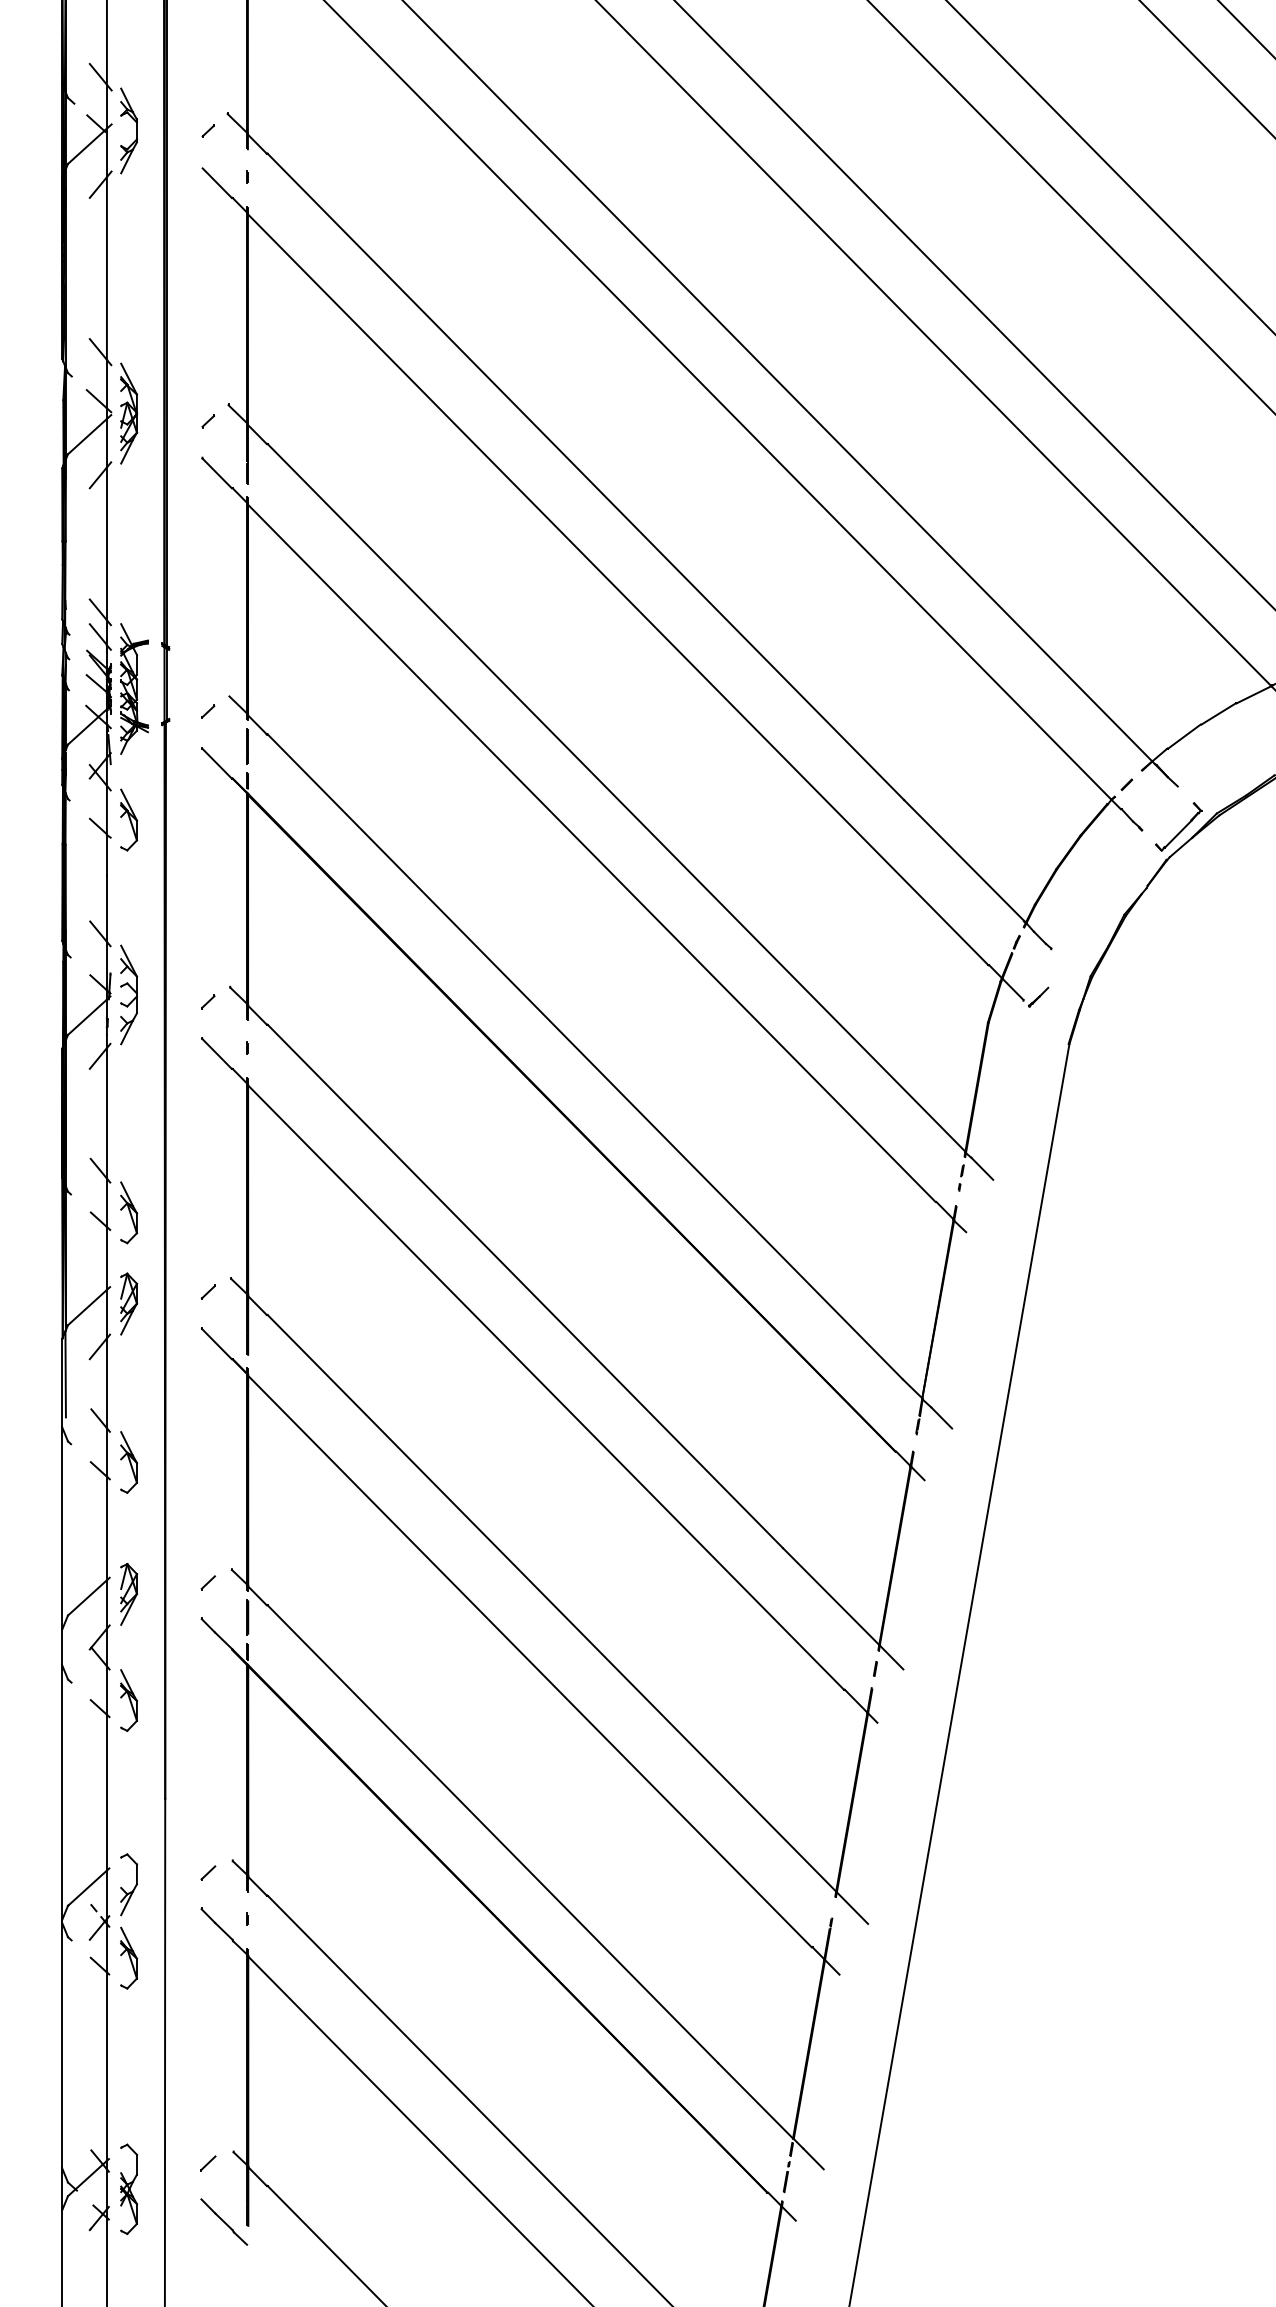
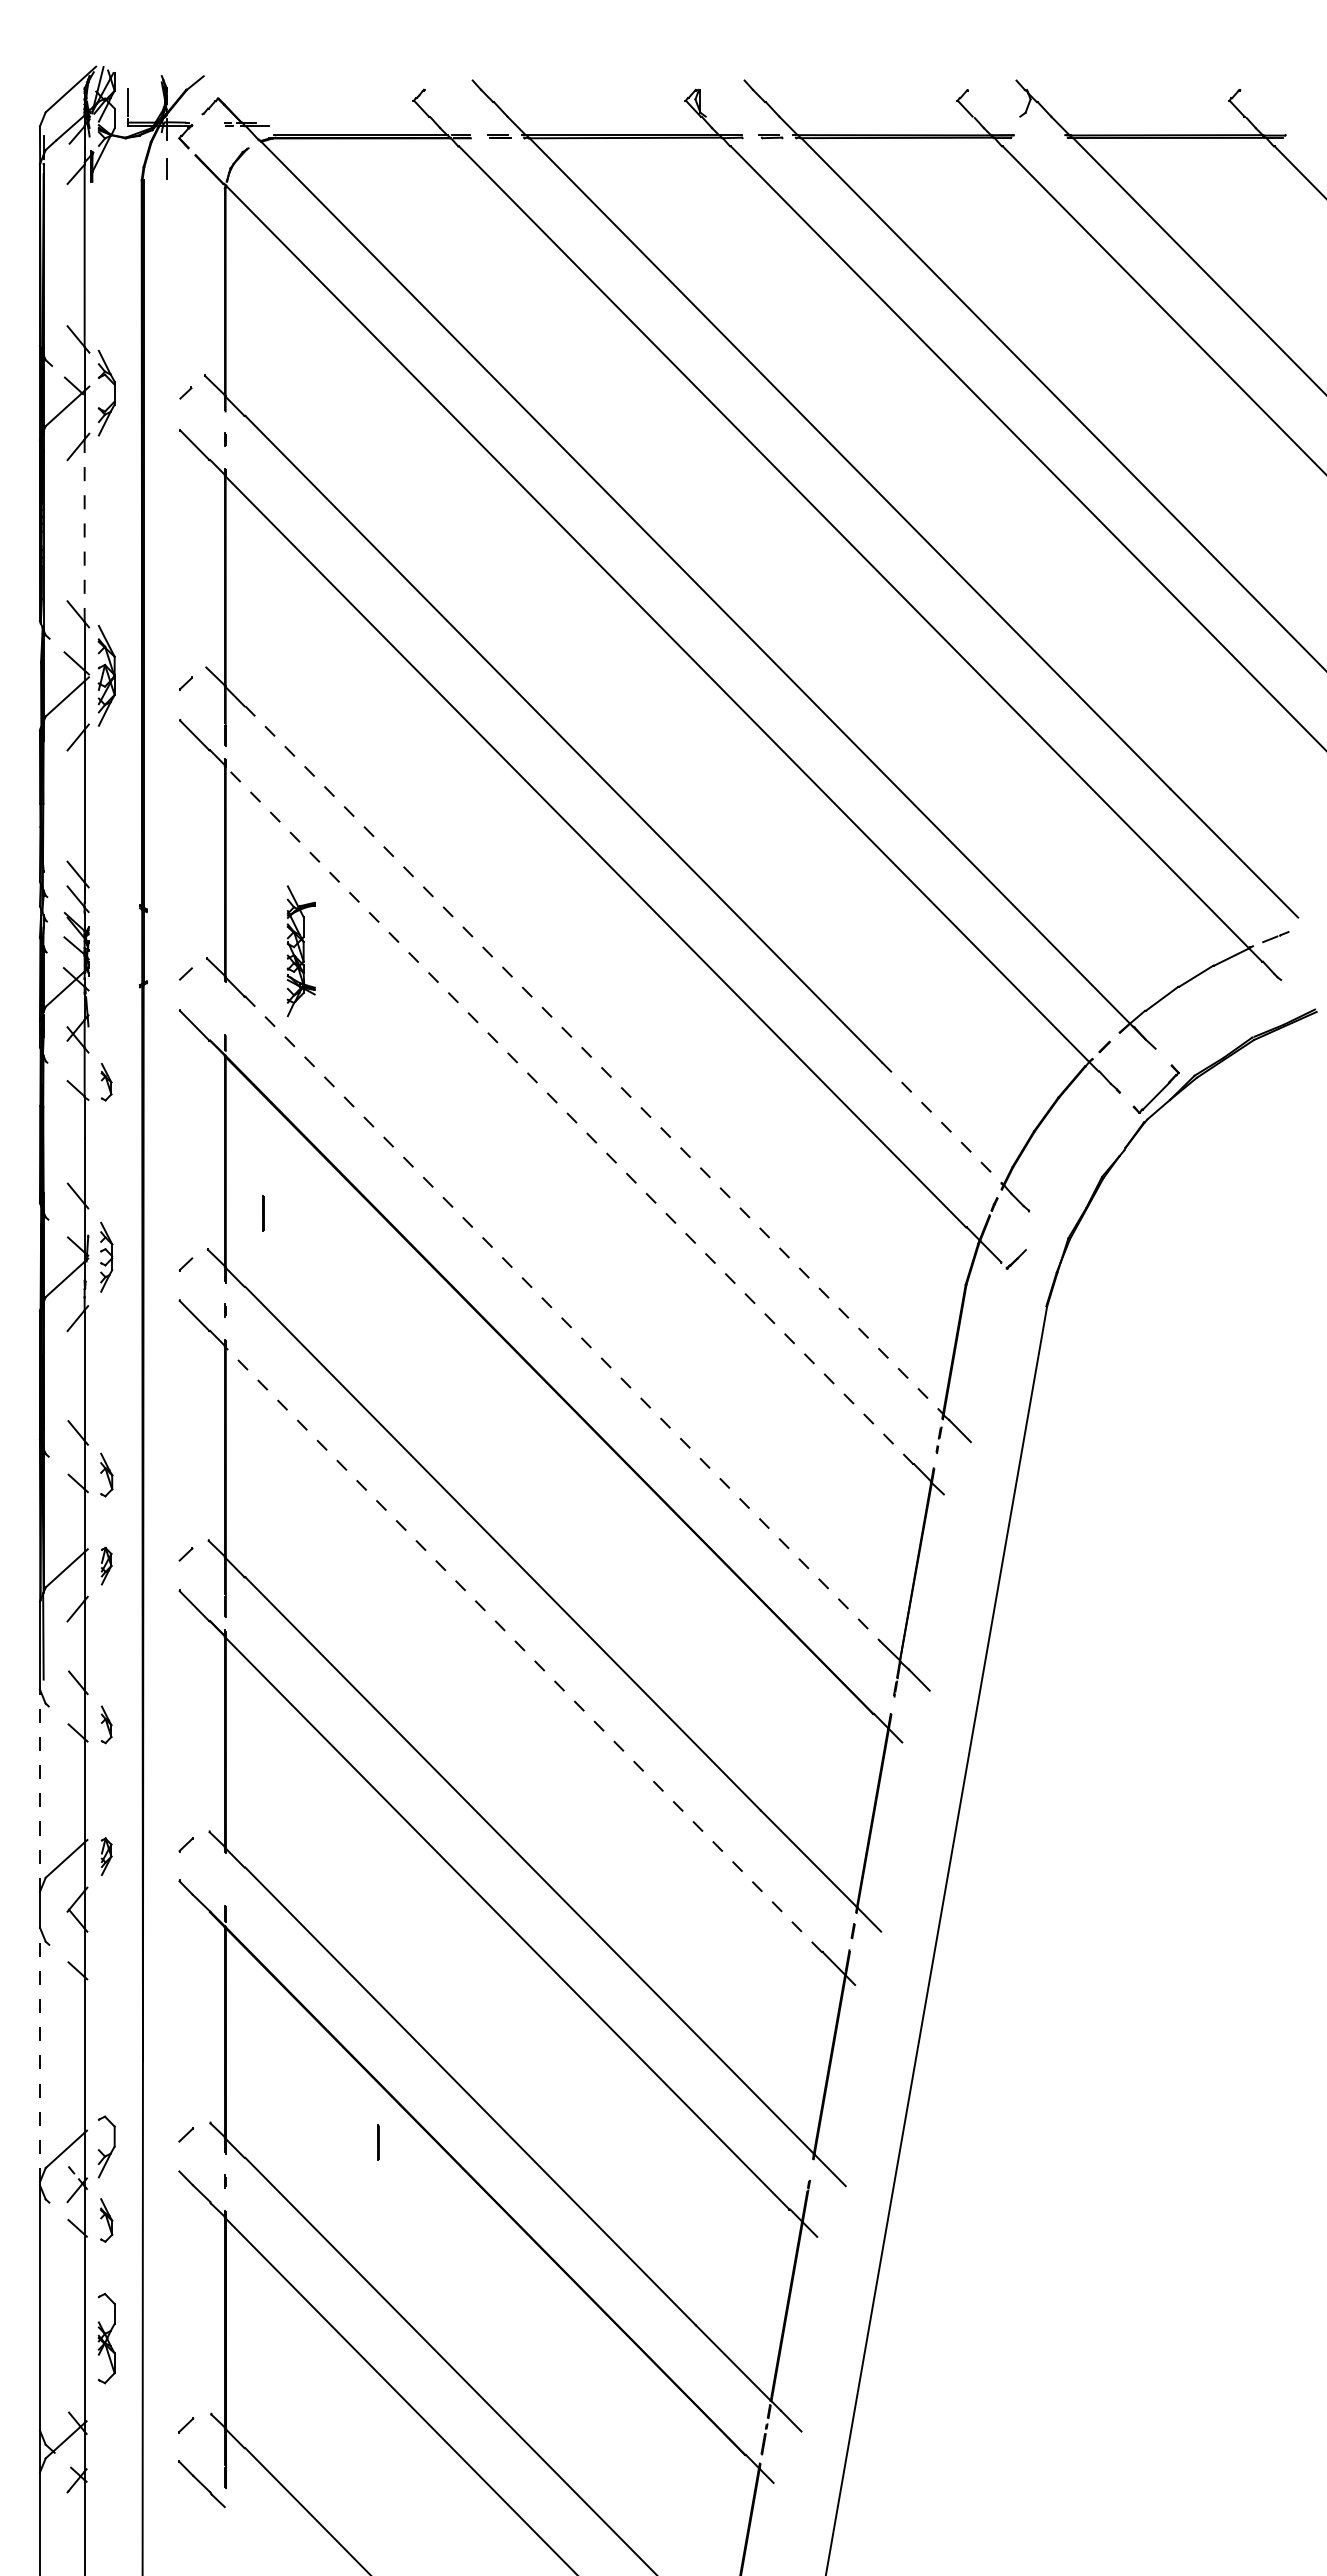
line: (106, 268) -> (84, 530), solid -> dashed
part: (133, 689) -> (300, 951), moved
line: (247, 746) -> (263, 1213), moved
line: (616, 798) -> (594, 1060), solid -> dashed
part: (128, 819) -> (106, 1081), size x0.6
line: (591, 853) -> (569, 1115), solid -> dashed
line: (964, 861) -> (942, 1123), solid -> dashed
part: (128, 995) -> (106, 1257), size x0.7
line: (584, 1057) -> (562, 1319), solid -> dashed
part: (128, 1212) -> (106, 1474), size x0.7
part: (128, 1303) -> (106, 1565), size x0.6
line: (545, 1387) -> (523, 1649), solid -> dashed
part: (128, 1462) -> (106, 1724), size x0.6
line: (61, 1528) -> (39, 1790), solid -> dashed
part: (128, 1594) -> (106, 1856), size x0.6
line: (247, 1617) -> (378, 2142), moved
part: (128, 1700) -> (106, 1962), removed
line: (61, 1792) -> (39, 2054), solid -> dashed
part: (128, 1958) -> (106, 2220), size x0.7
part: (128, 2189) -> (106, 2338), moved

